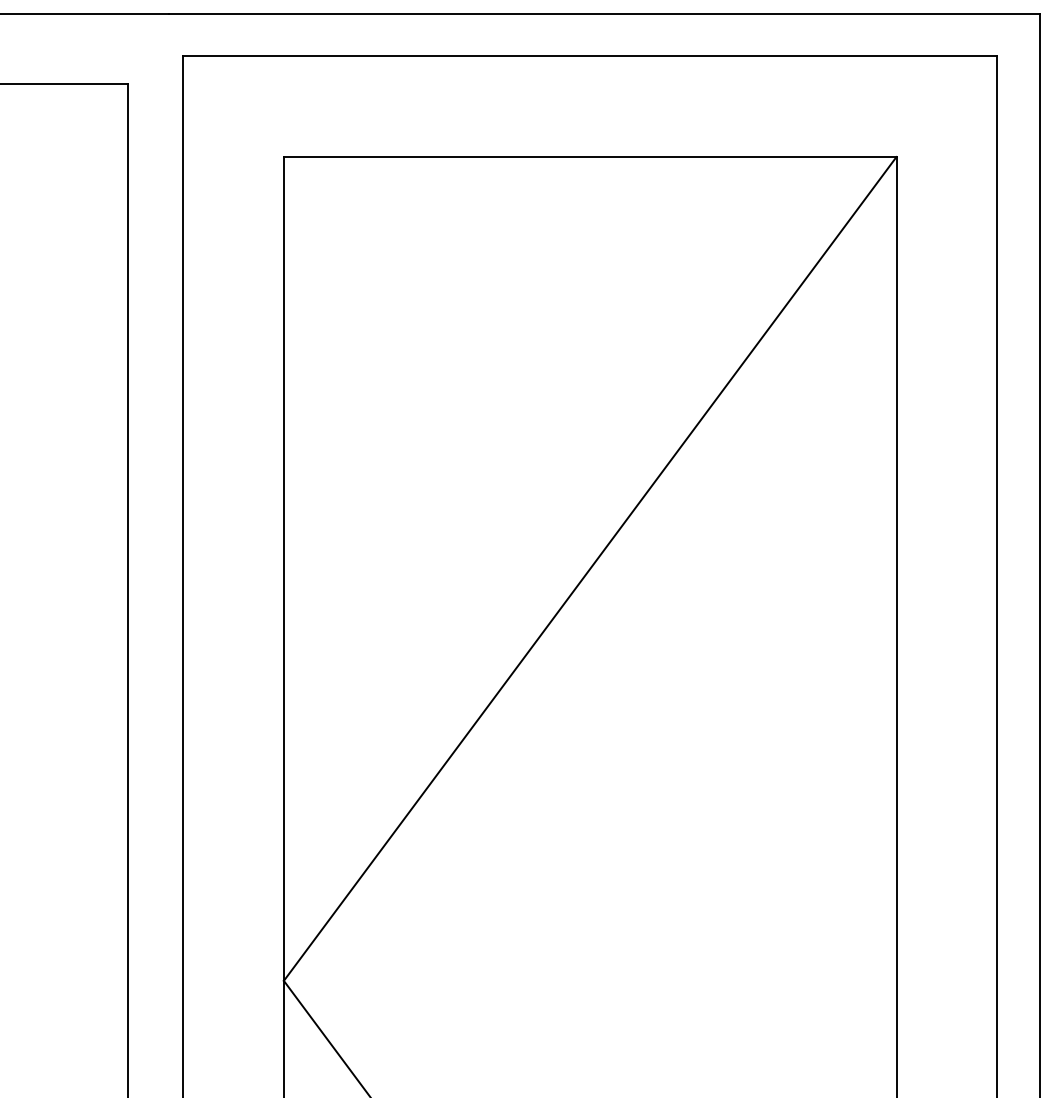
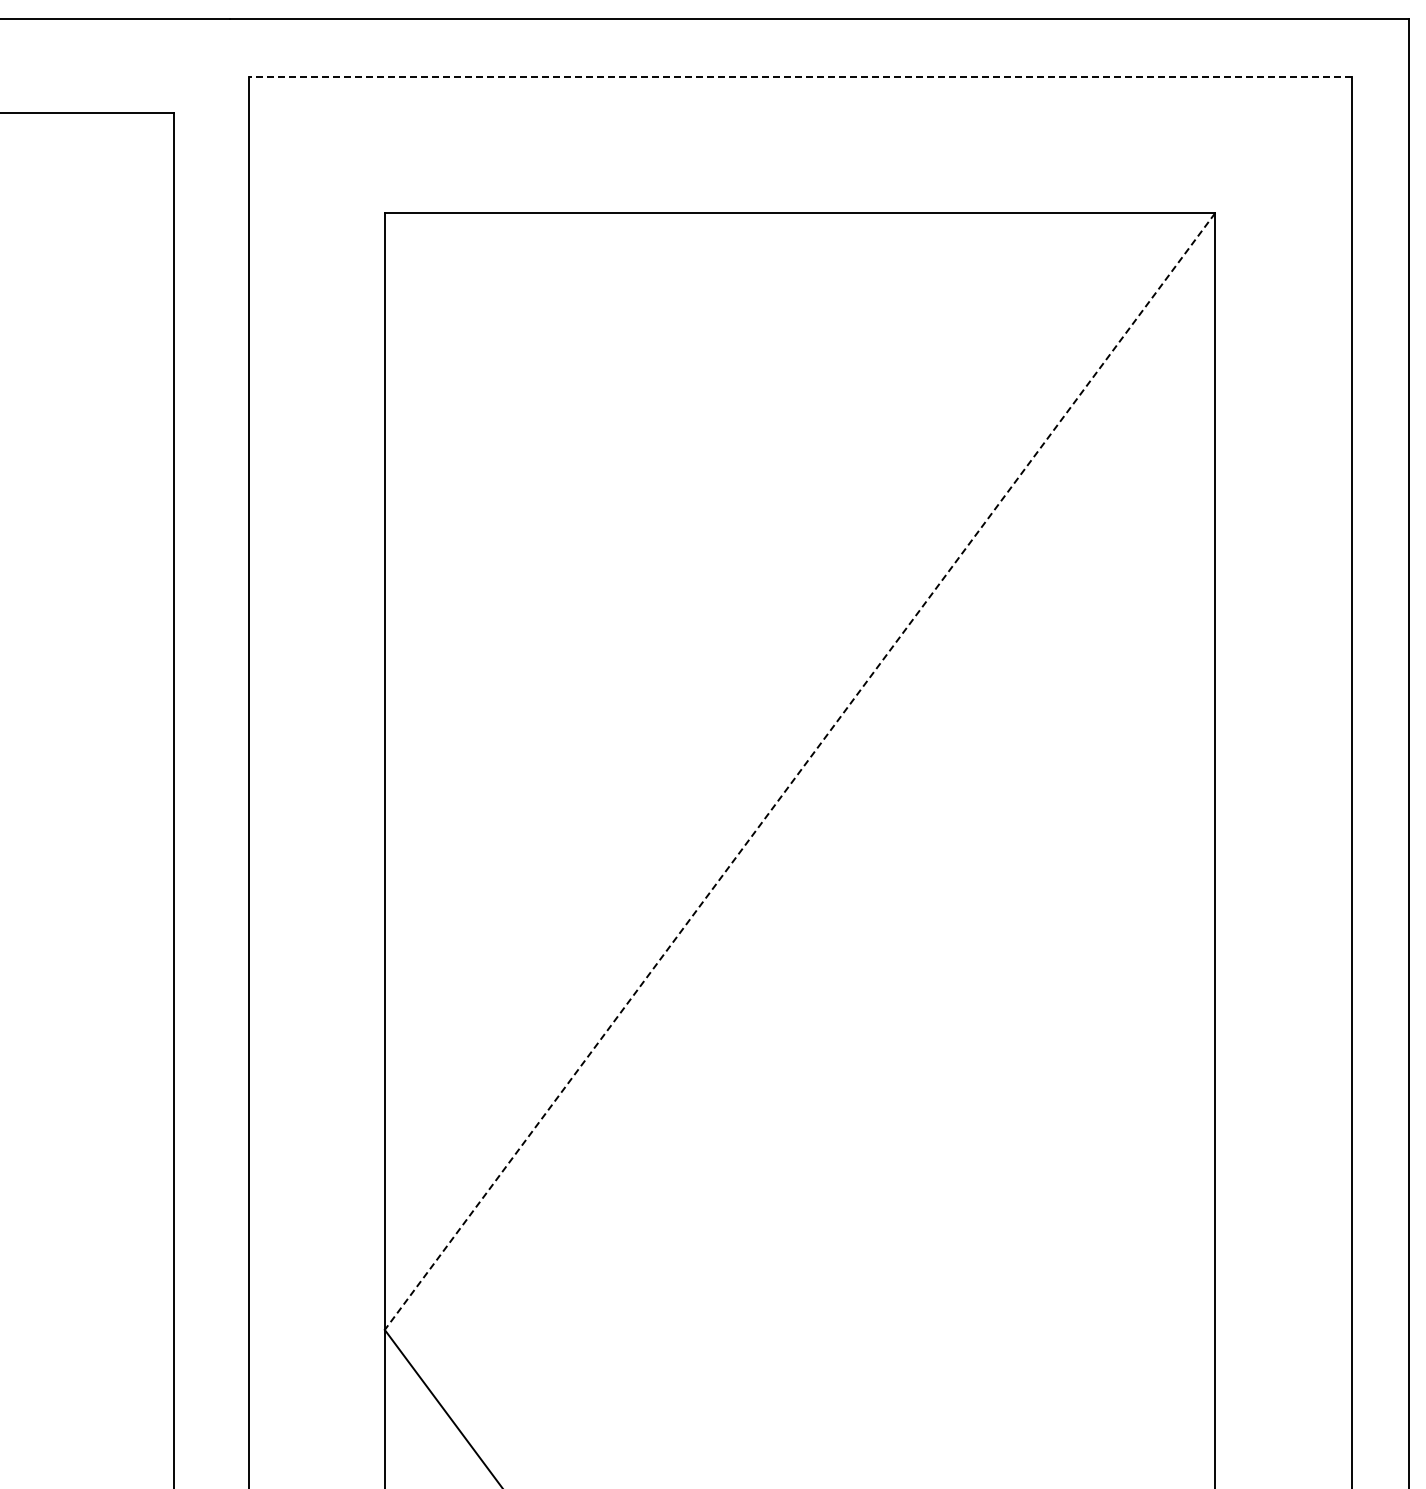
line: (590, 56) -> (800, 76), solid -> dashed
line: (590, 568) -> (800, 771), solid -> dashed

